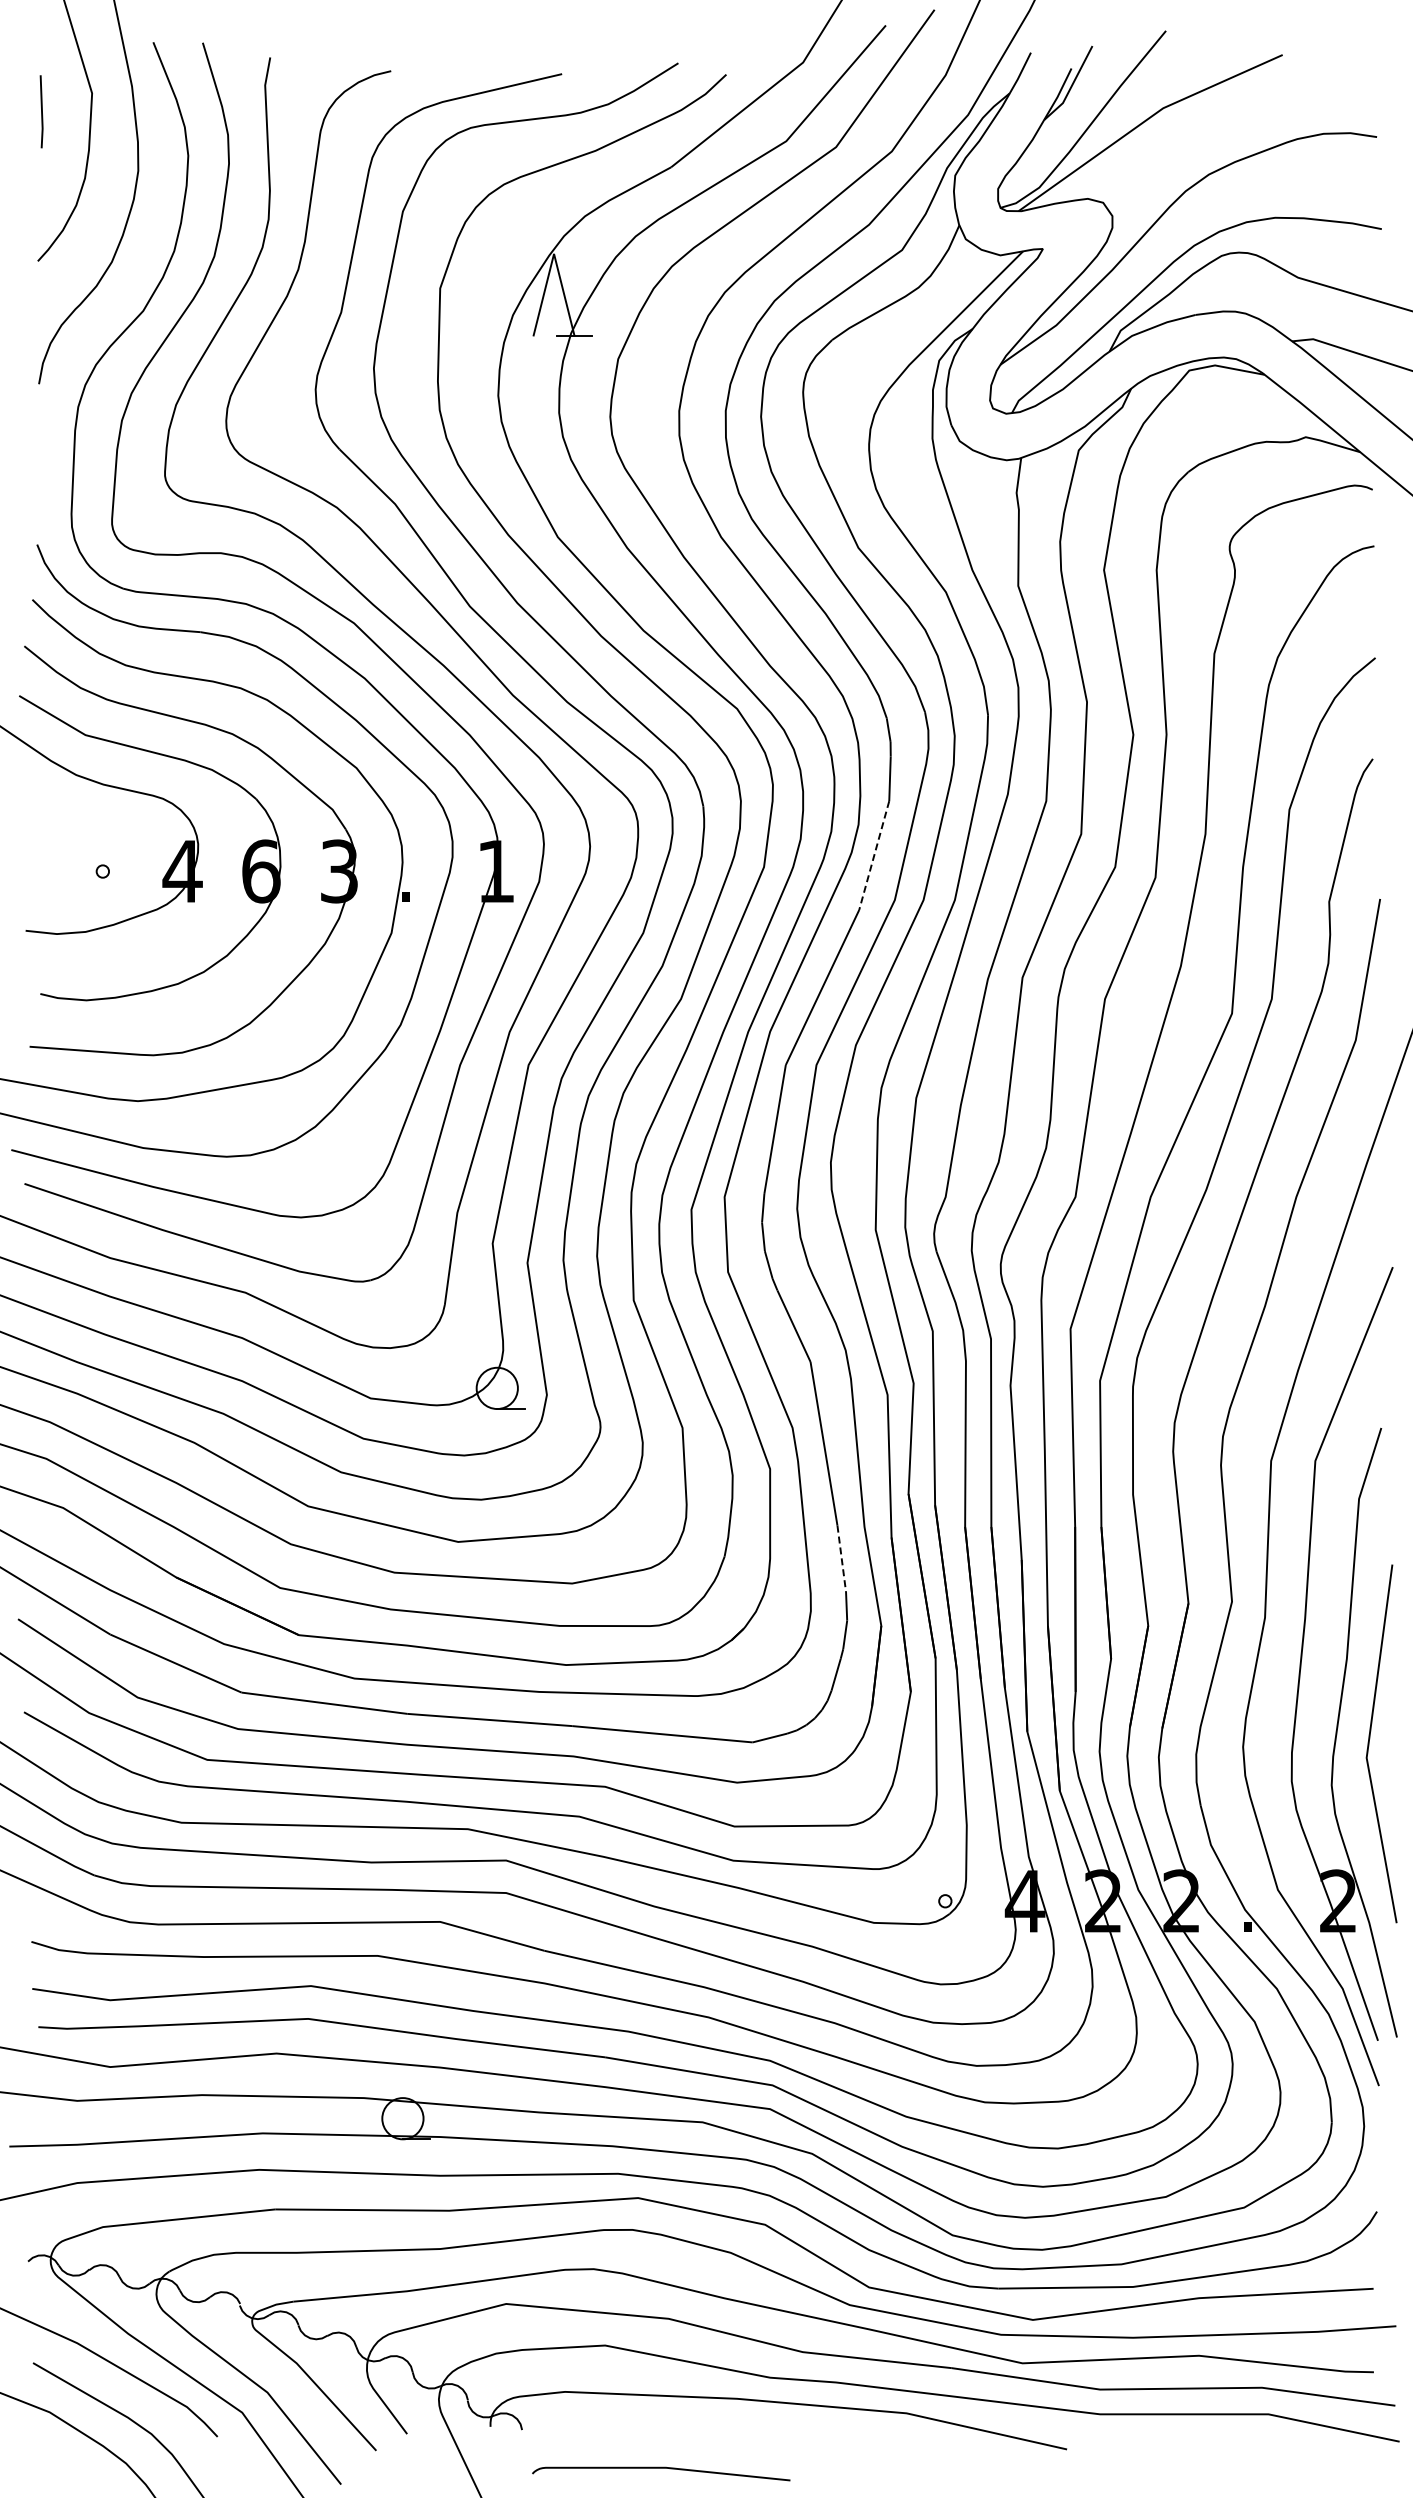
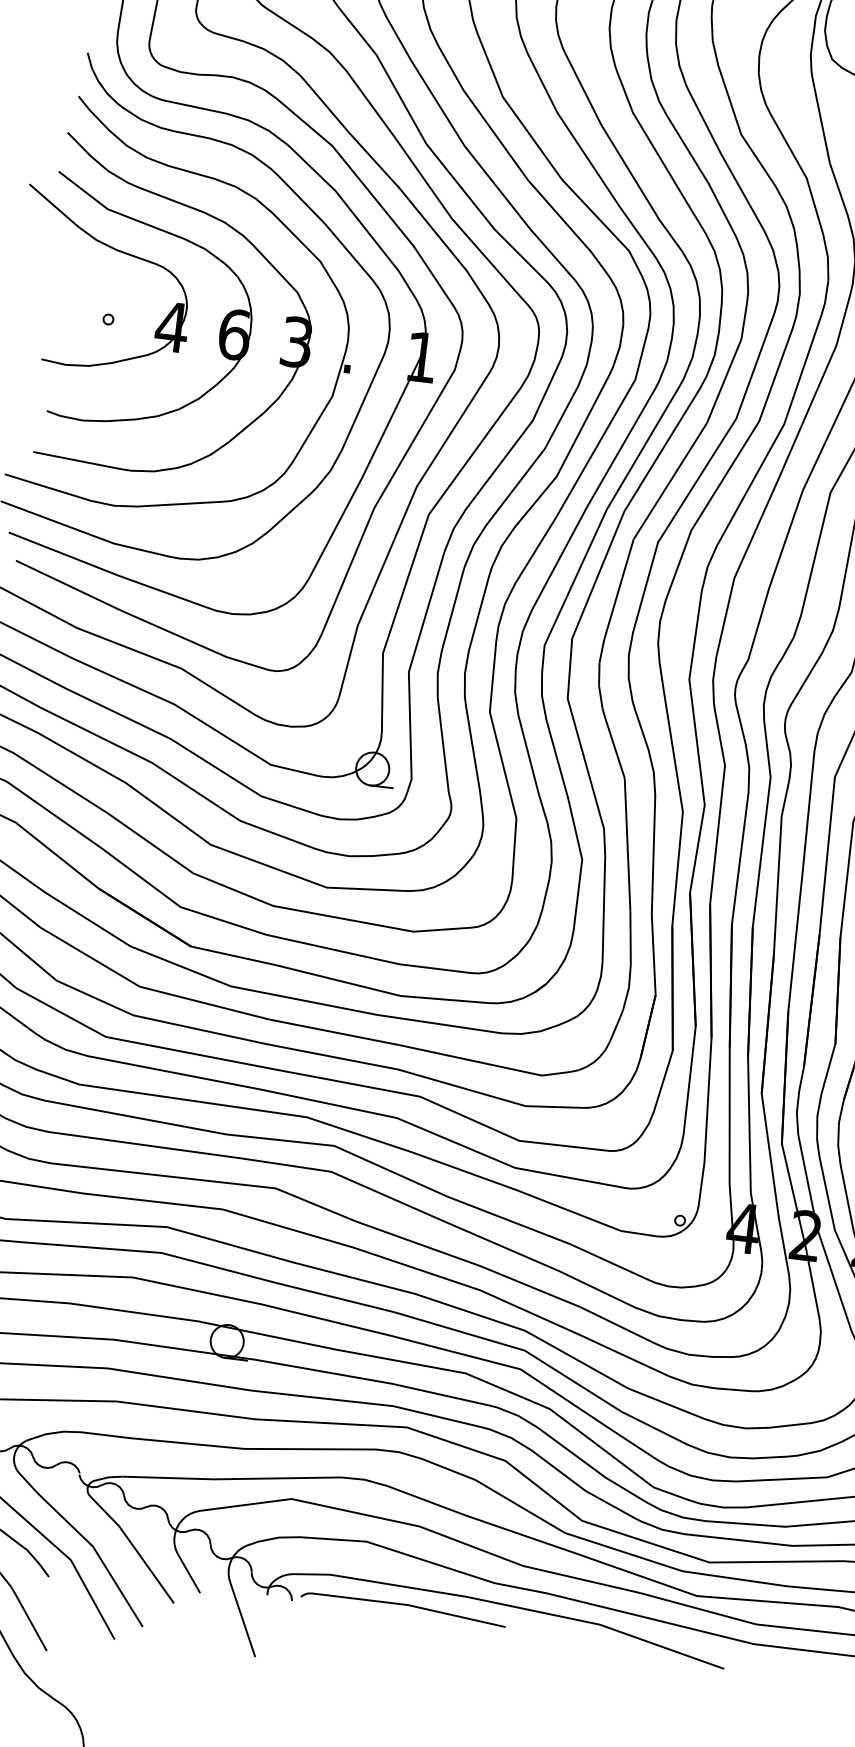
line: (874, 856) -> (724, 381), dashed -> solid
line: (841, 1559) -> (630, 938), dashed -> solid
curve: (661, 2468) -> (404, 1605), moved

